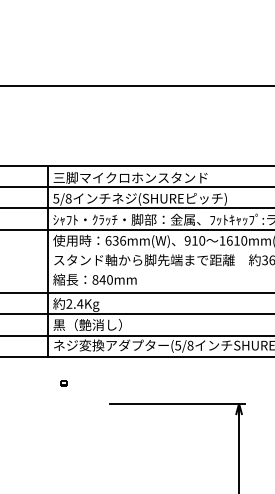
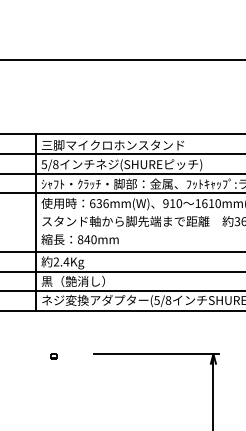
part: (63, 383) -> (53, 356), moved

